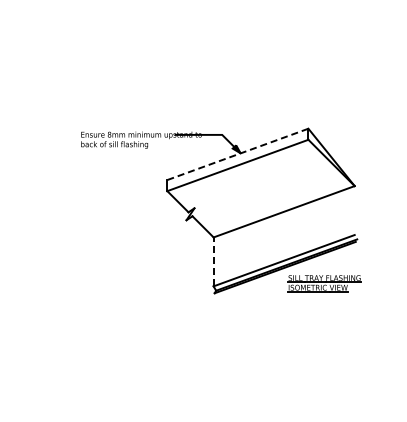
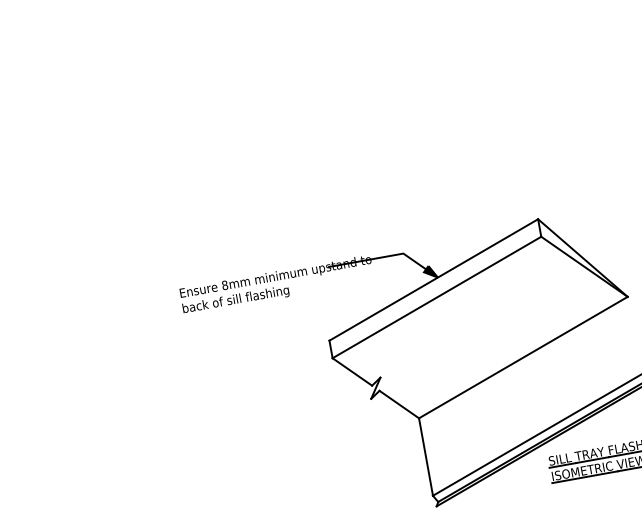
line: (238, 154) -> (434, 279), dashed -> solid
line: (213, 261) -> (425, 456), dashed -> solid

